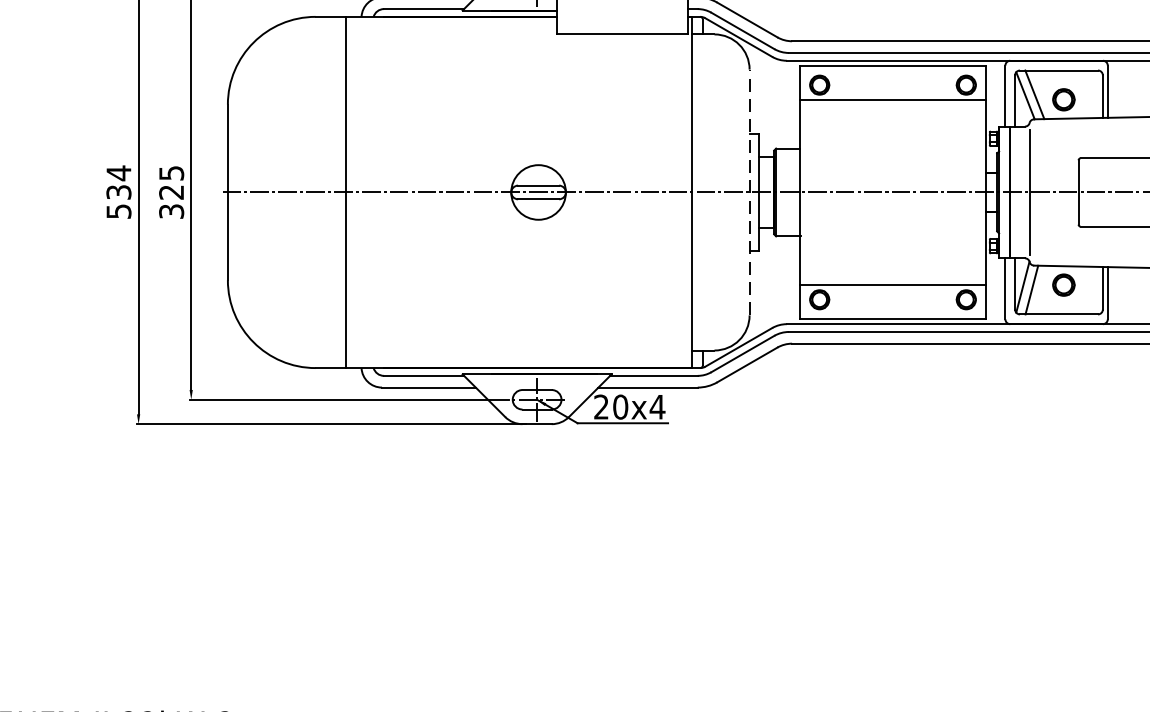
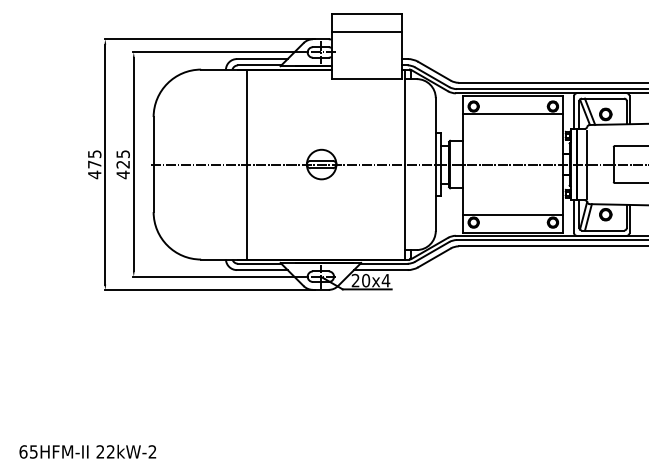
text: (118, 192) -> (94, 164), 534 -> 475
line: (345, 192) -> (246, 164), moved
line: (749, 192) -> (435, 164), dashed -> solid
text: (170, 210) -> (122, 174), 325 -> 425

